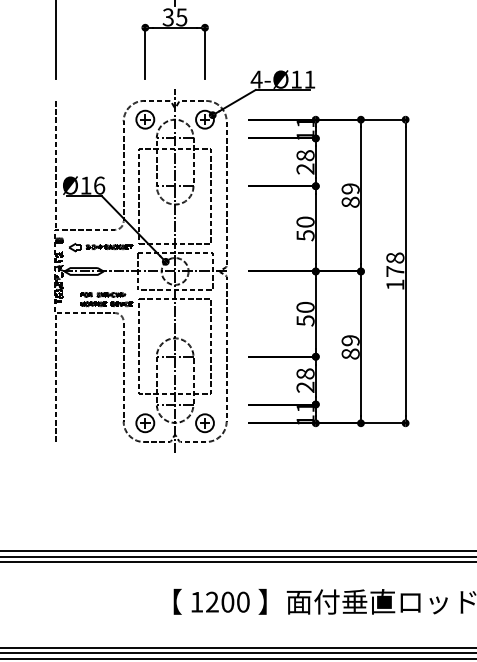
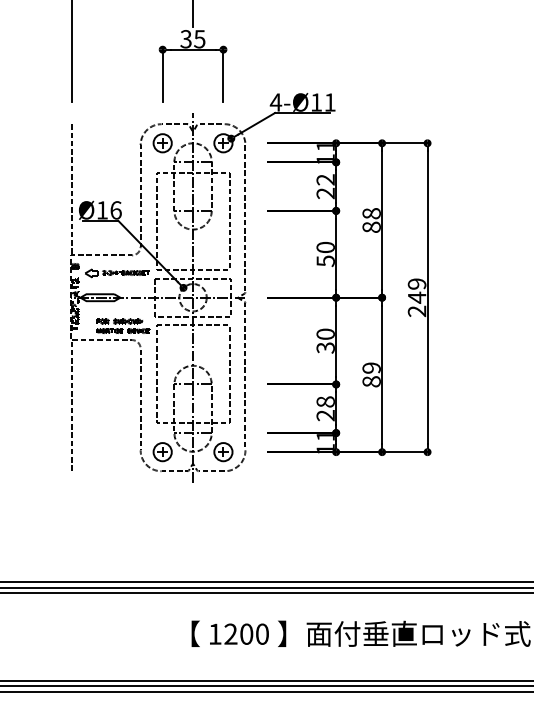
text: (305, 155) -> (325, 179), 28 -> 22
text: (350, 188) -> (371, 213), 89 -> 88
text: (394, 271) -> (416, 297), 178 -> 249
text: (305, 320) -> (325, 347), 50 -> 30

